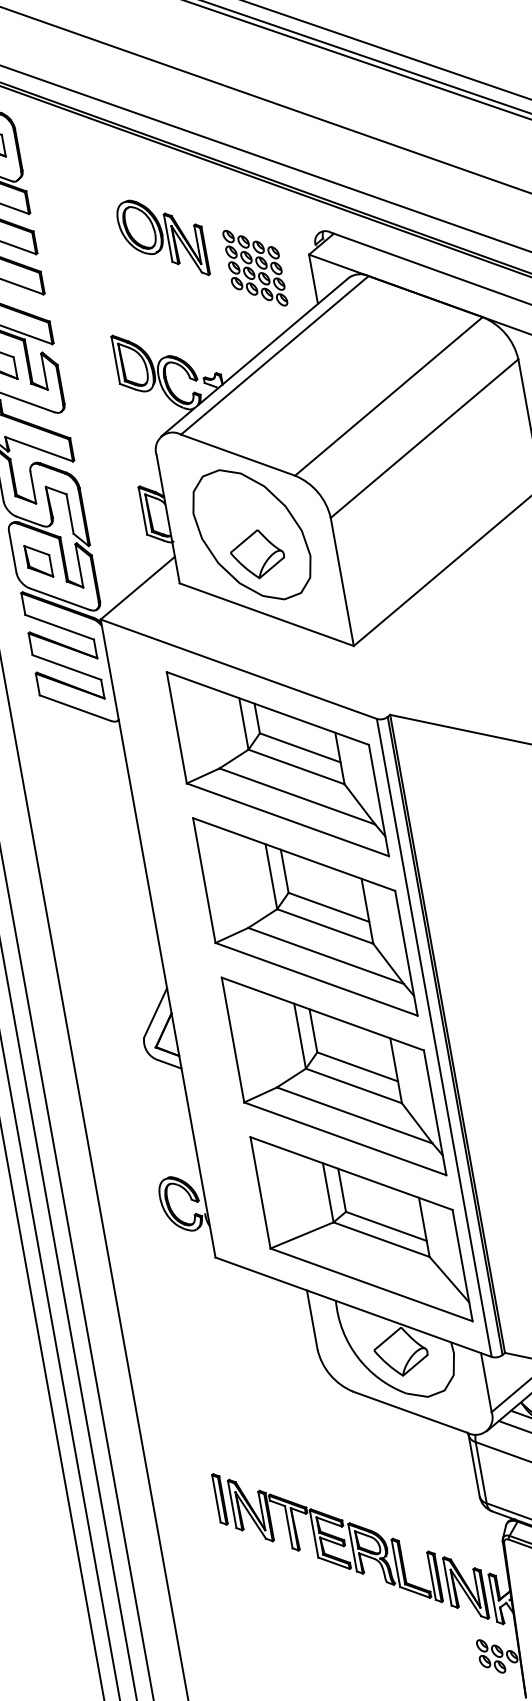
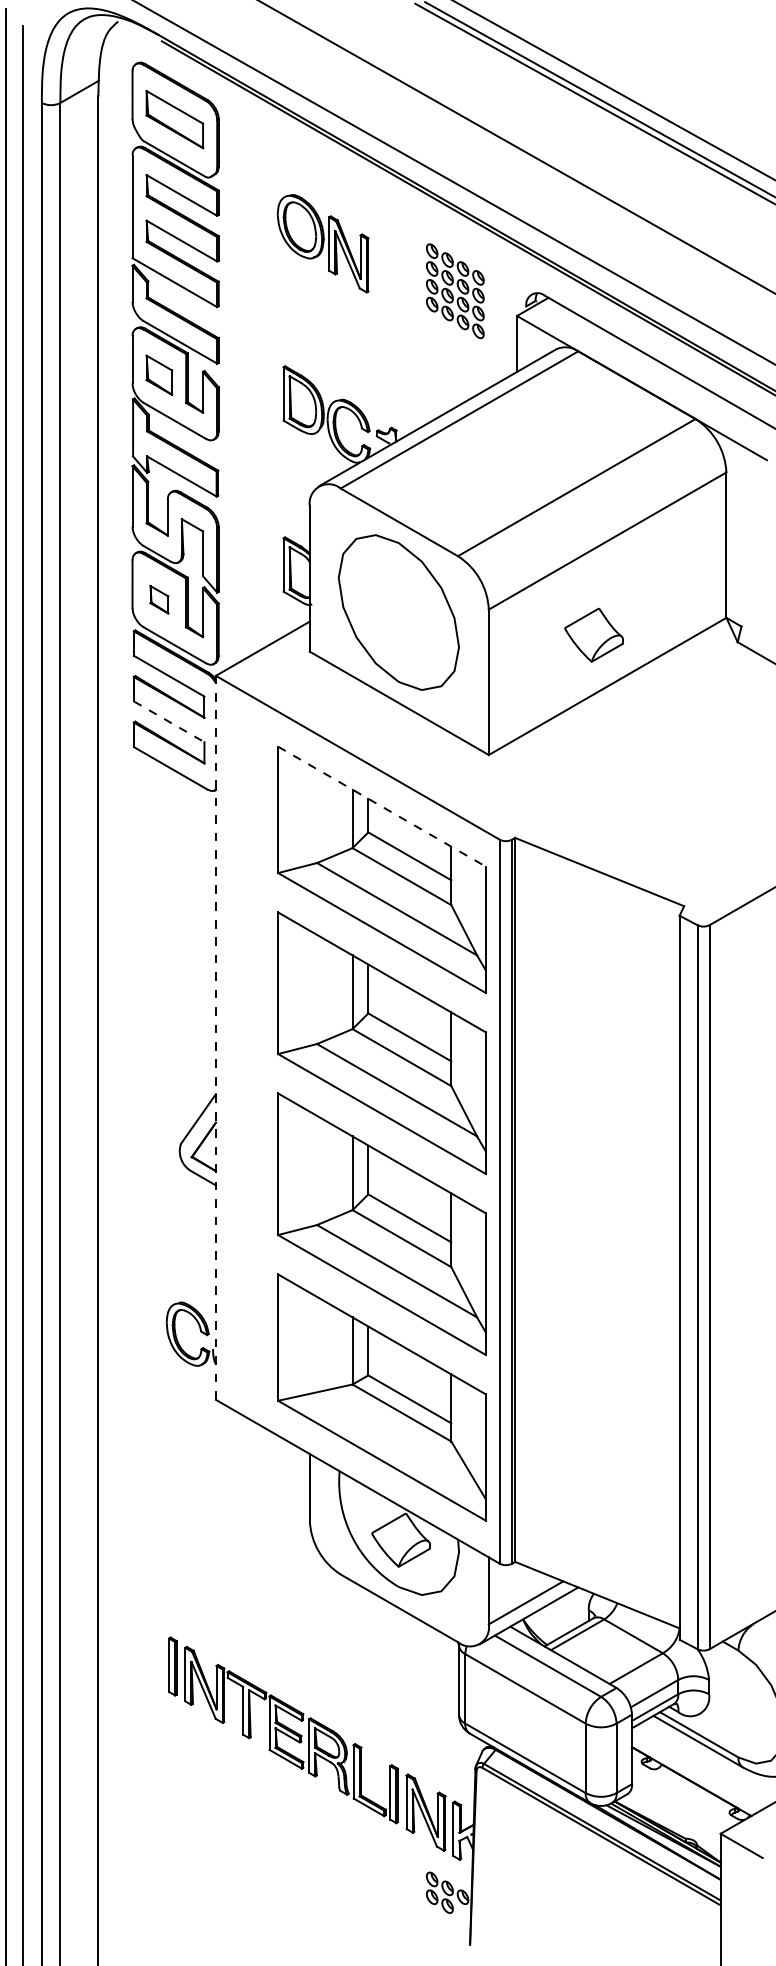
part: (161, 238) -> (322, 243), moved
part: (255, 268) -> (455, 291), moved
part: (256, 553) -> (593, 634), moved
part: (38, 561) -> (159, 599), size x0.7
line: (67, 667) -> (169, 721), solid -> dashed
line: (268, 708) -> (382, 806), solid -> dashed
line: (157, 938) -> (215, 1037), solid -> dashed

